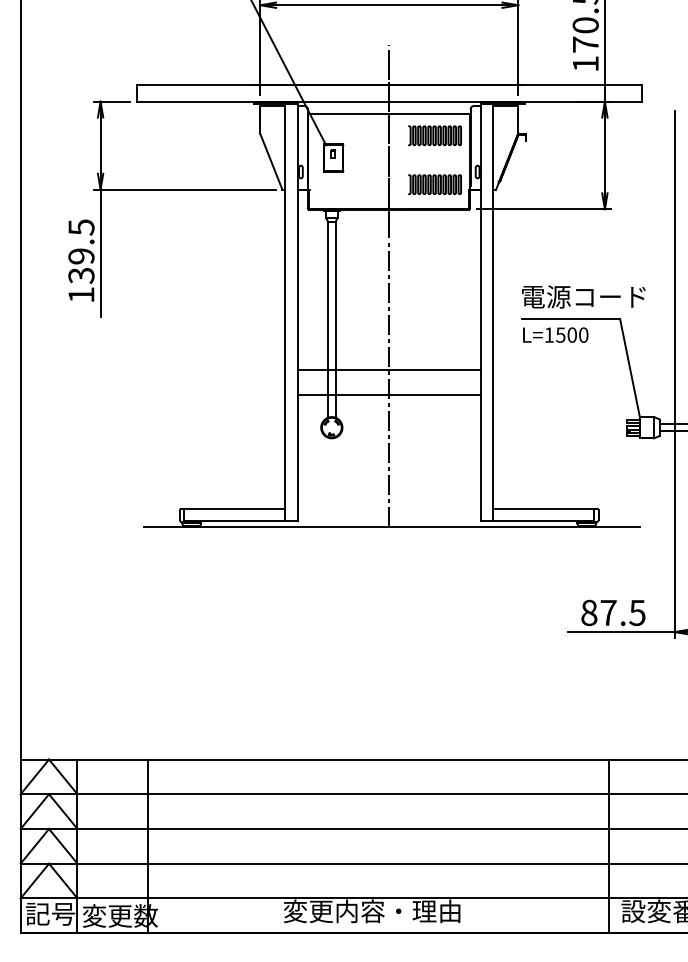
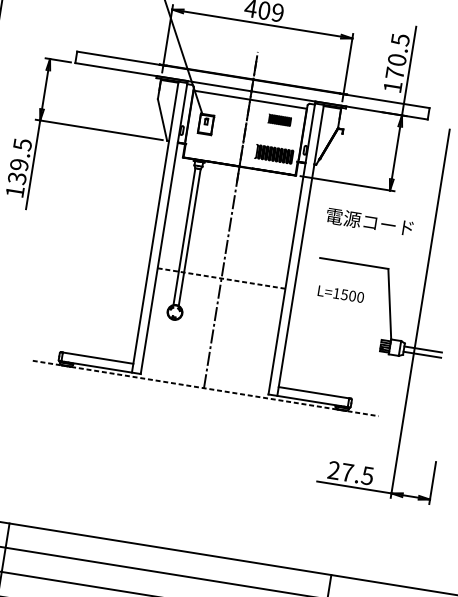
part: (434, 135) -> (279, 119), size x0.6
text: (583, 296) -> (369, 221), moved
text: (555, 334) -> (340, 293), moved
line: (389, 369) -> (221, 278), solid -> dashed
line: (388, 395) -> (218, 296), removed
line: (391, 527) -> (205, 388), solid -> dashed
text: (589, 612) -> (334, 470), 87.5 -> 27.5

